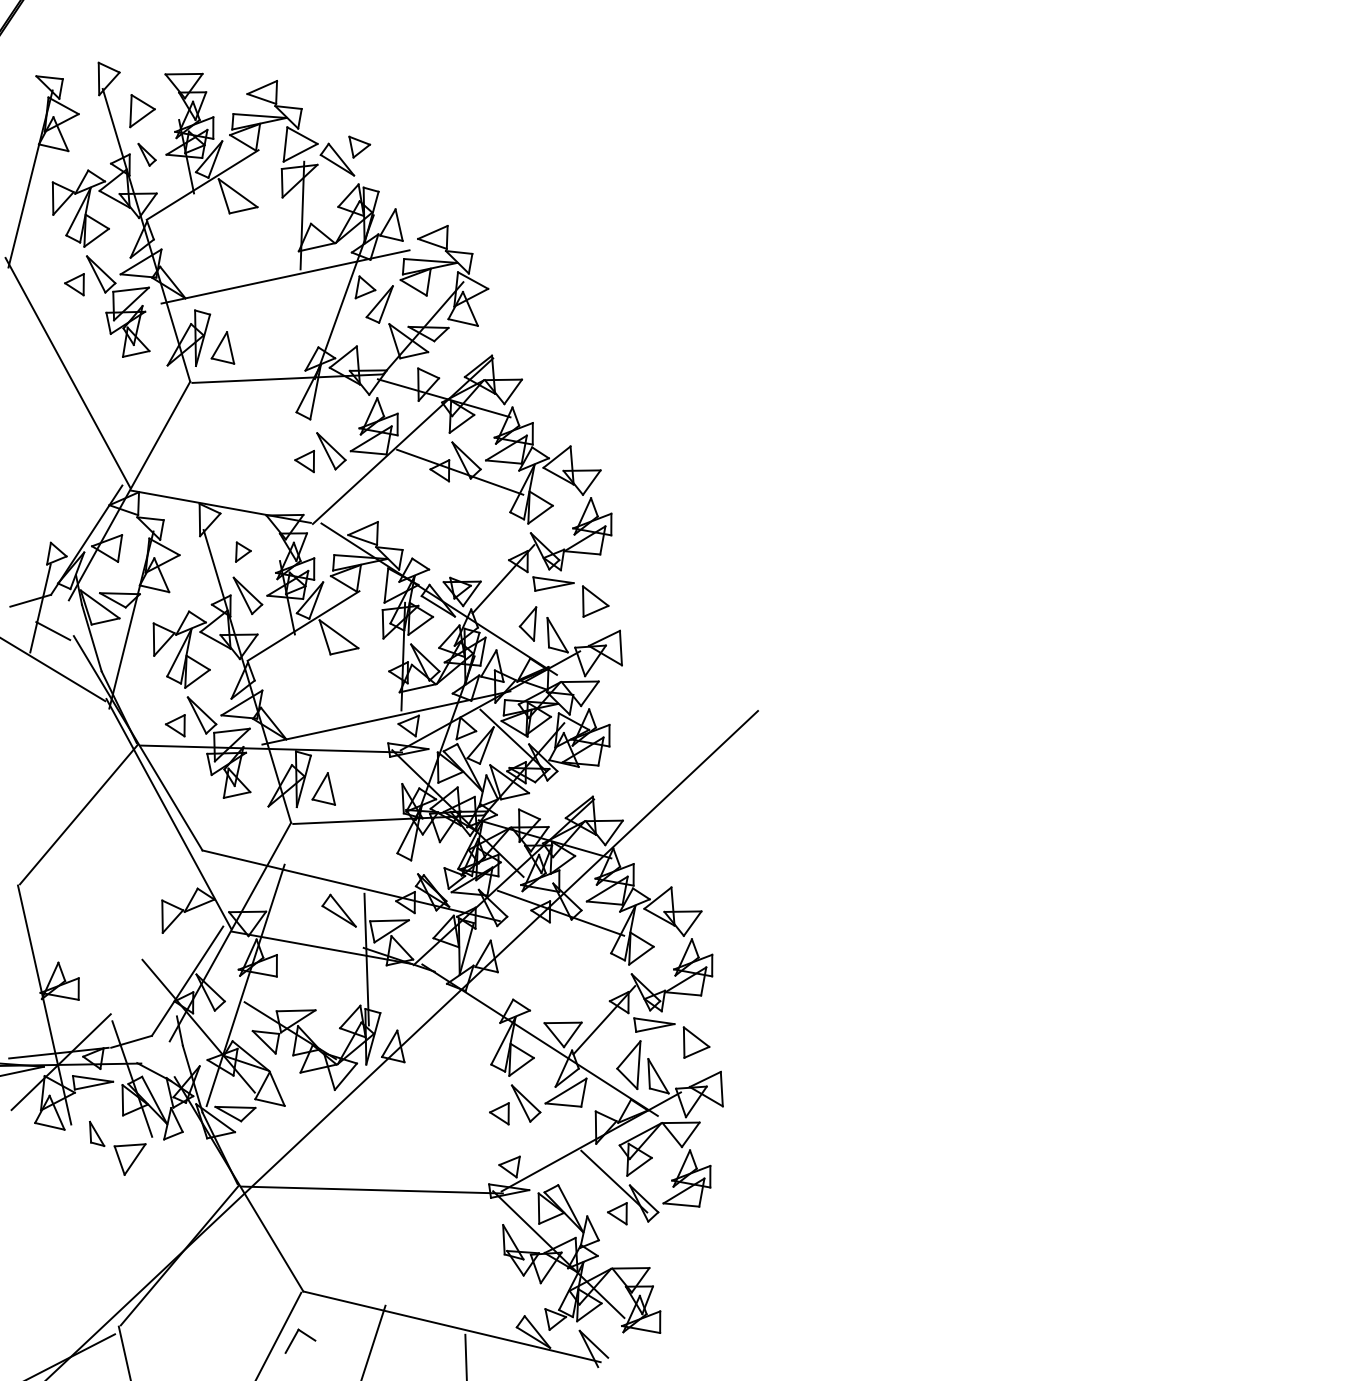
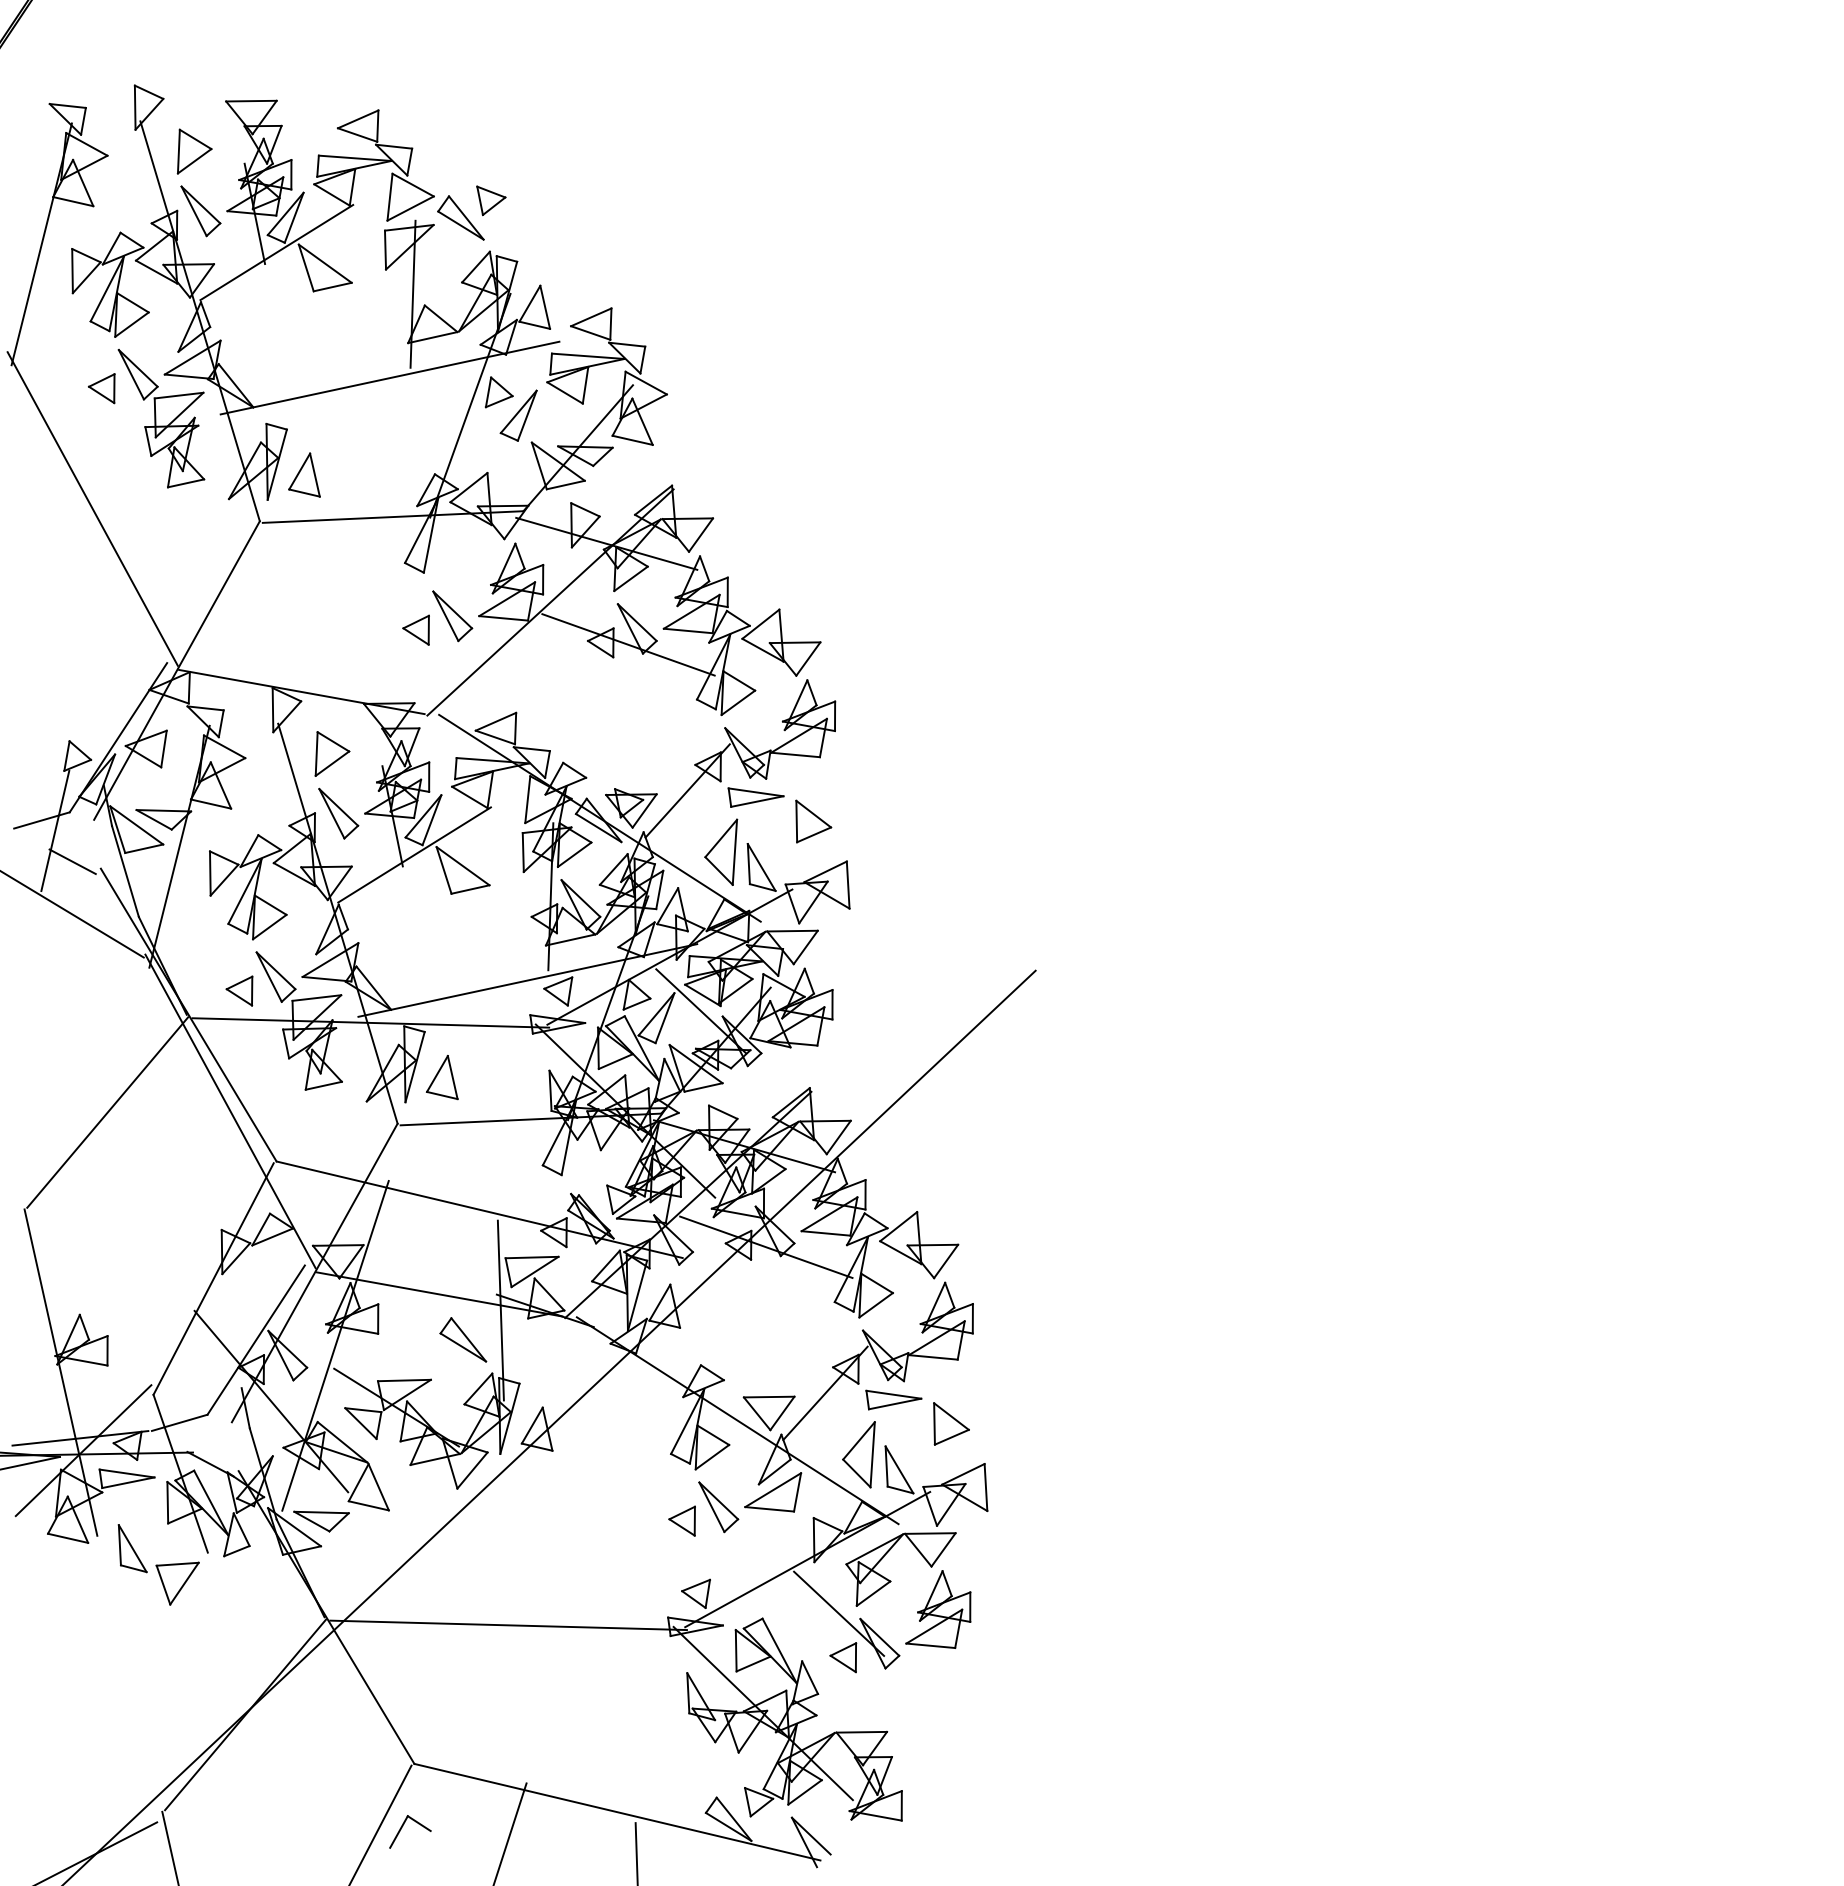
part: (146, 154) -> (200, 211), size x1.67
part: (243, 551) -> (332, 753), size x1.67
part: (528, 623) -> (721, 851), size x1.43
part: (339, 910) -> (463, 1339), moved
line: (156, 936) -> (213, 1278), added
part: (97, 1133) -> (132, 1548), size x1.43

